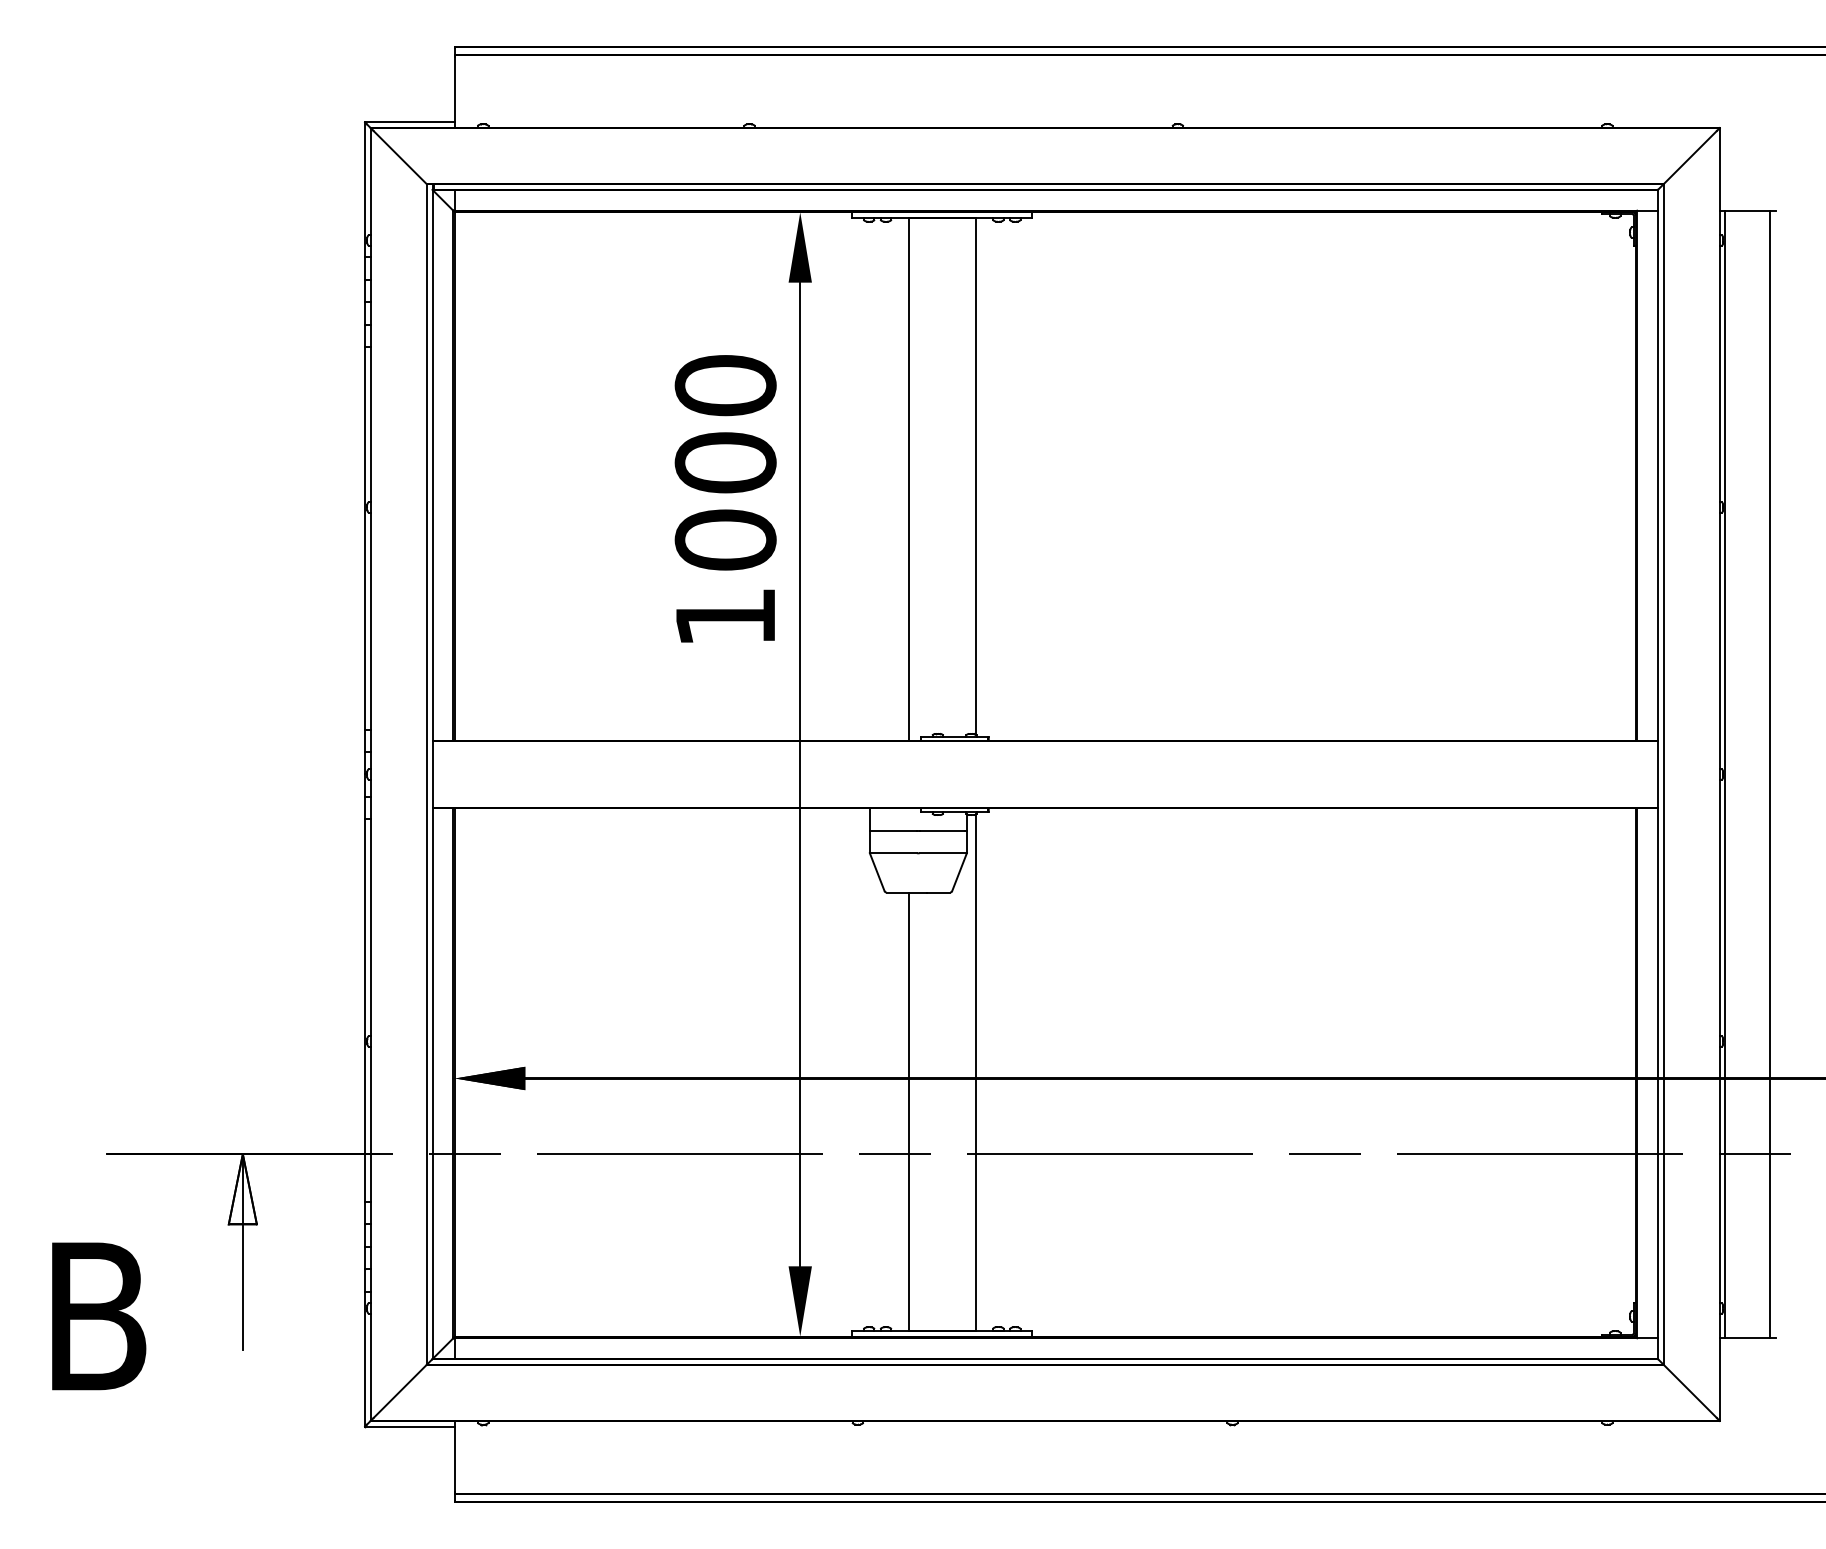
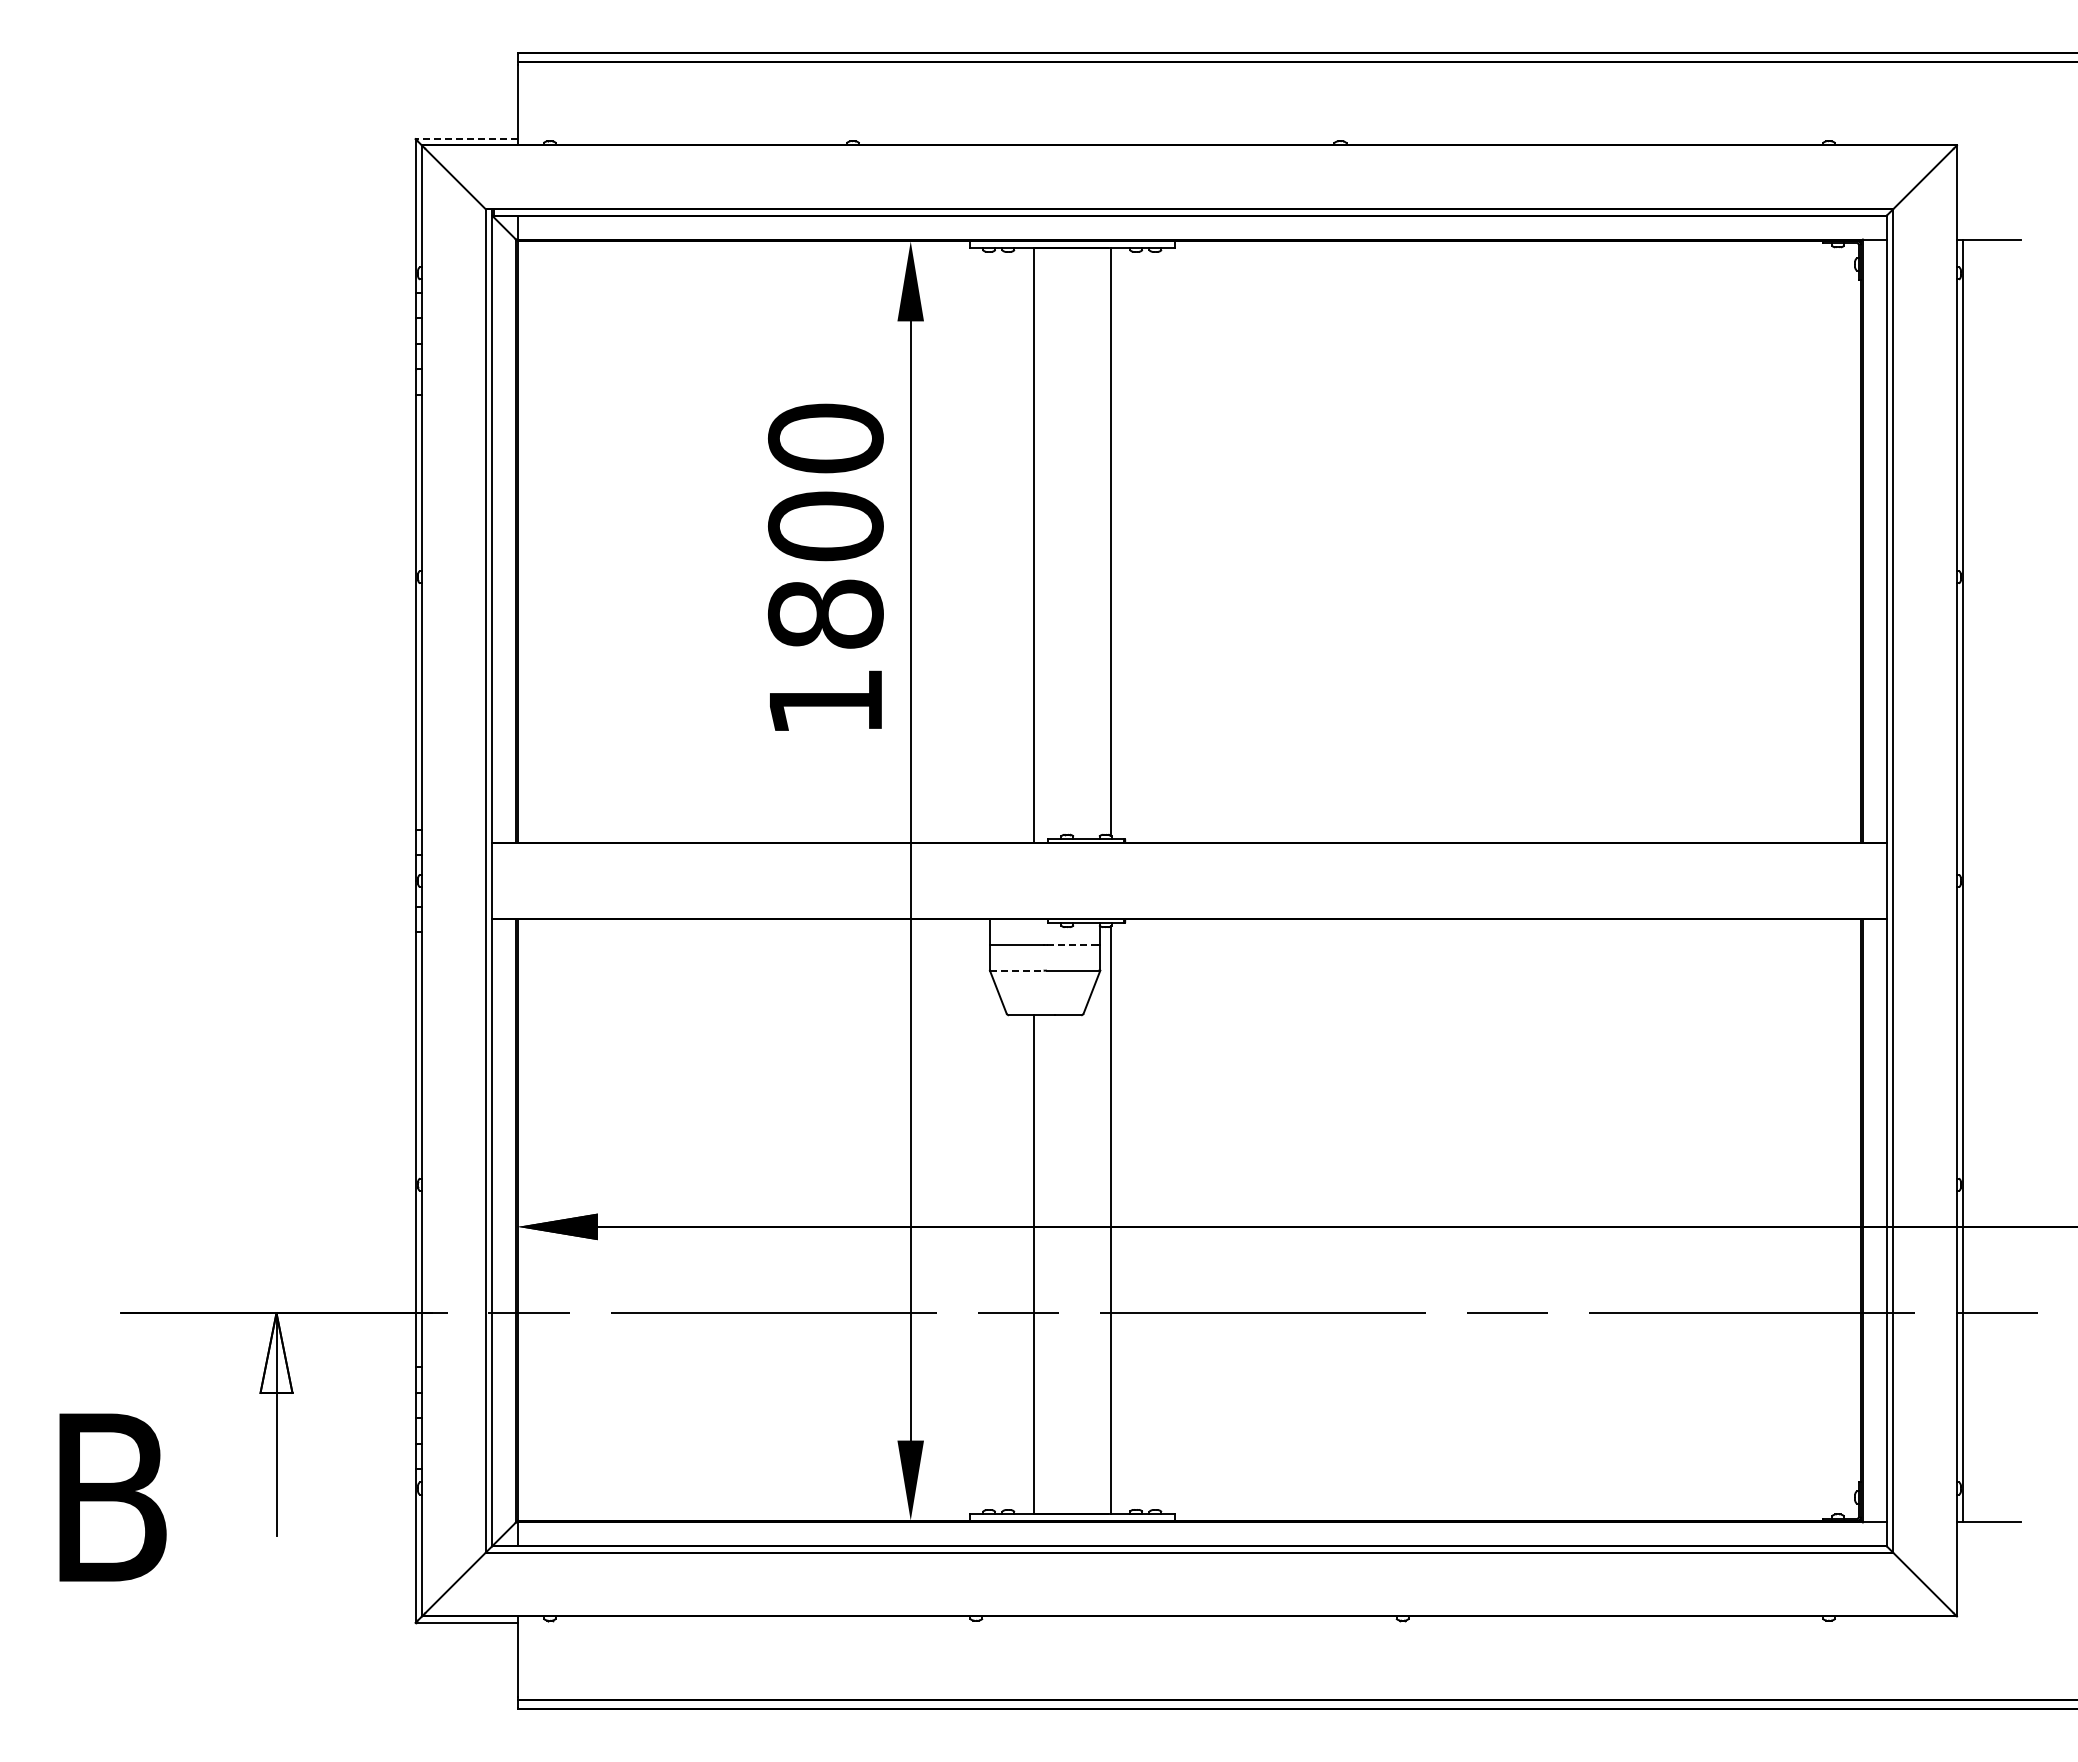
line: (409, 122) -> (466, 139), solid -> dashed
text: (725, 539) -> (825, 613), 1000 -> 1800
line: (1770, 774) -> (2014, 880), removed
line: (942, 830) -> (1072, 944), solid -> dashed
line: (893, 853) -> (1016, 970), solid -> dashed

